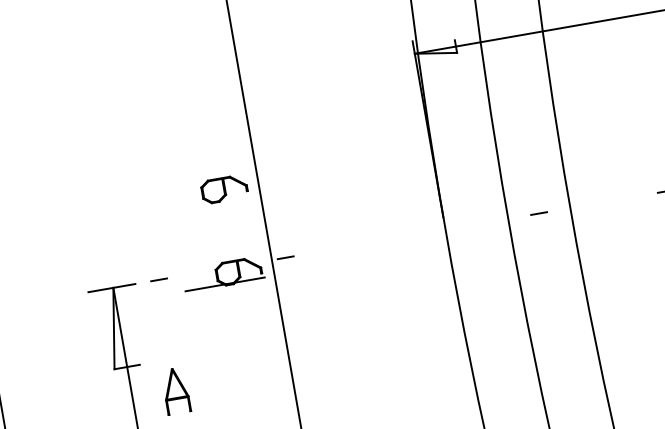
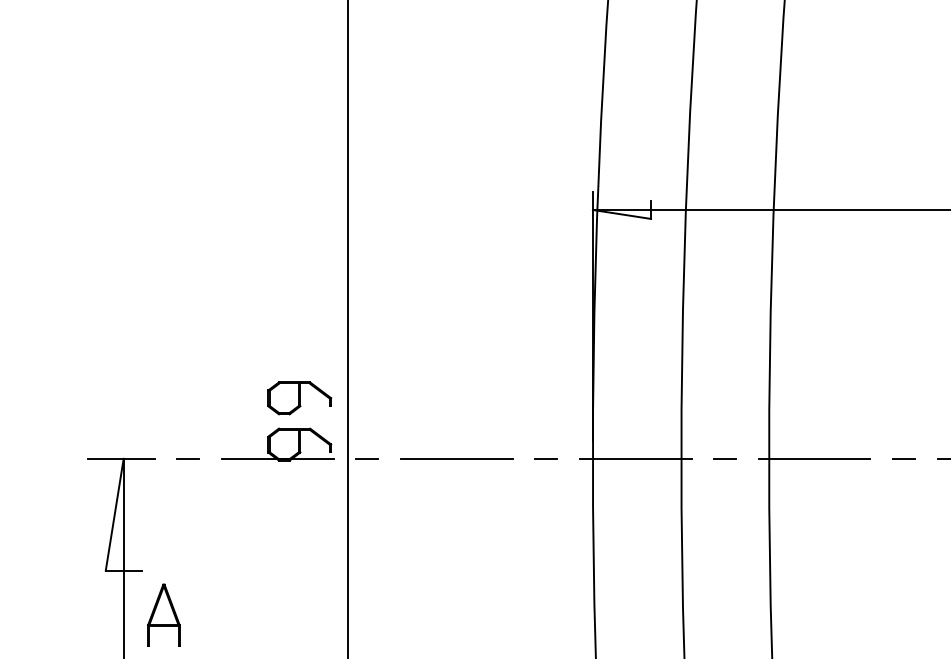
part: (224, 189) -> (299, 398), moved
line: (602, 202) -> (814, 458), added
line: (475, 224) -> (635, 458), added
line: (411, 235) -> (545, 458), added
line: (348, 246) -> (456, 458), added
part: (223, 274) -> (277, 444), moved
part: (175, 390) -> (163, 614), moved

